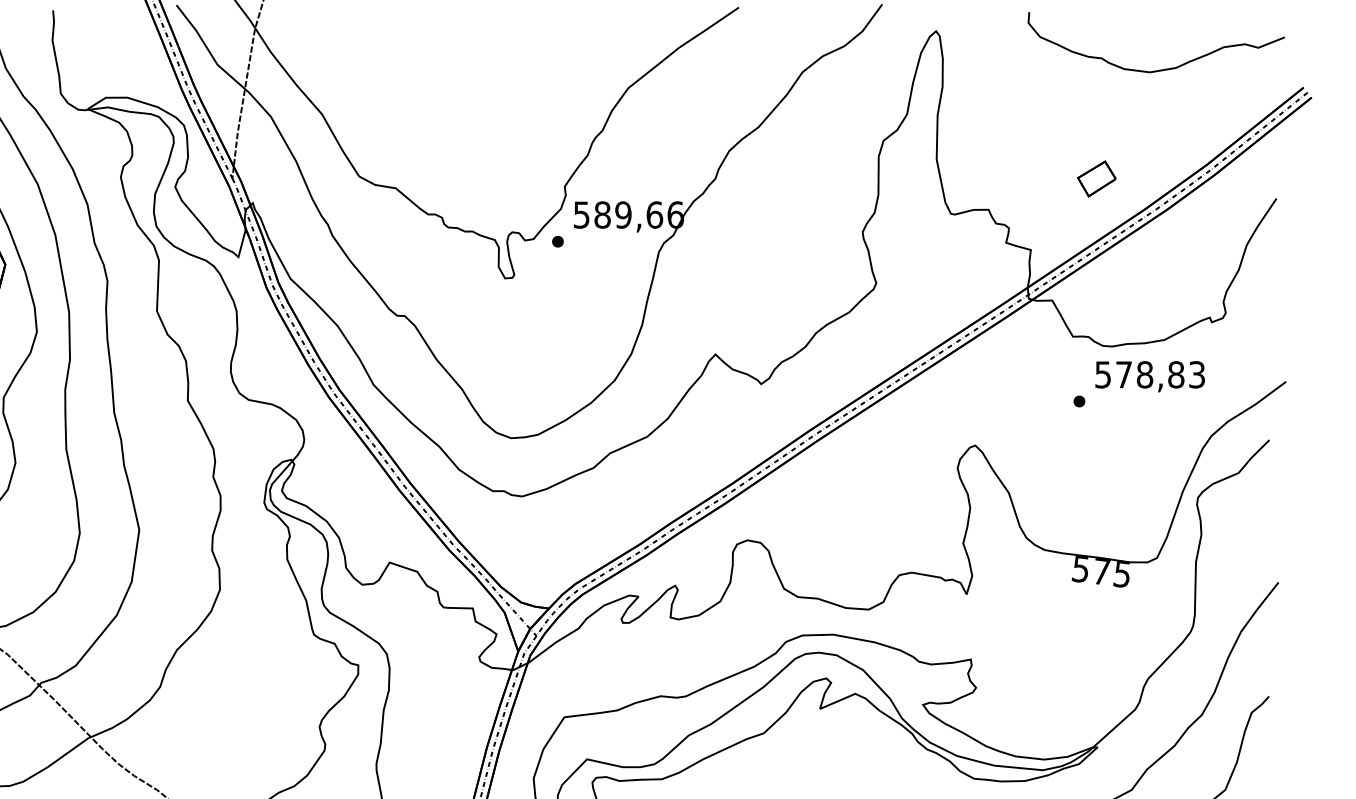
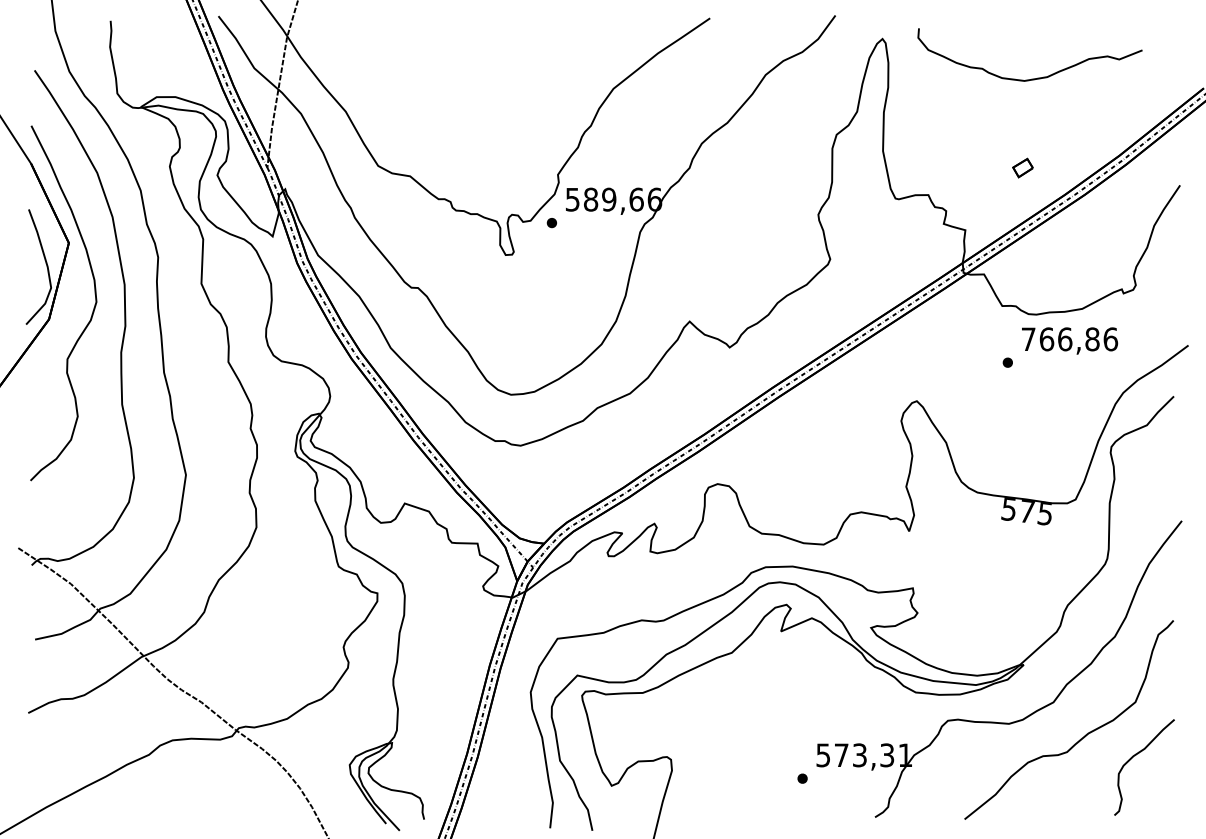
curve: (1157, 69) -> (1031, 78), moved
part: (1096, 178) -> (1022, 167), size x0.6
text: (1149, 374) -> (1069, 339), 578,83 -> 766,86

